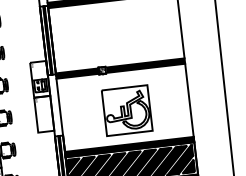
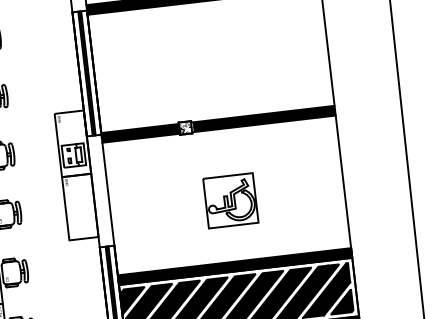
part: (127, 110) -> (231, 200), size x0.6

